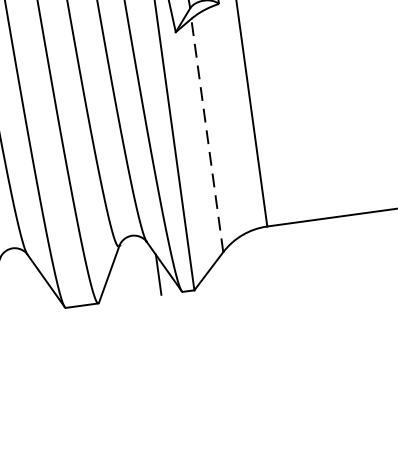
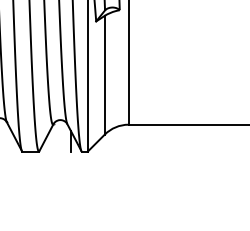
line: (206, 134) -> (104, 74), dashed -> solid

